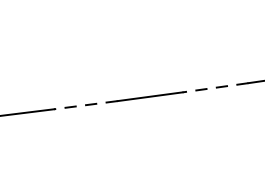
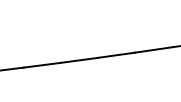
line: (214, 88) -> (115, 55), dashed -> solid
line: (85, 105) -> (41, 65), dashed -> solid

